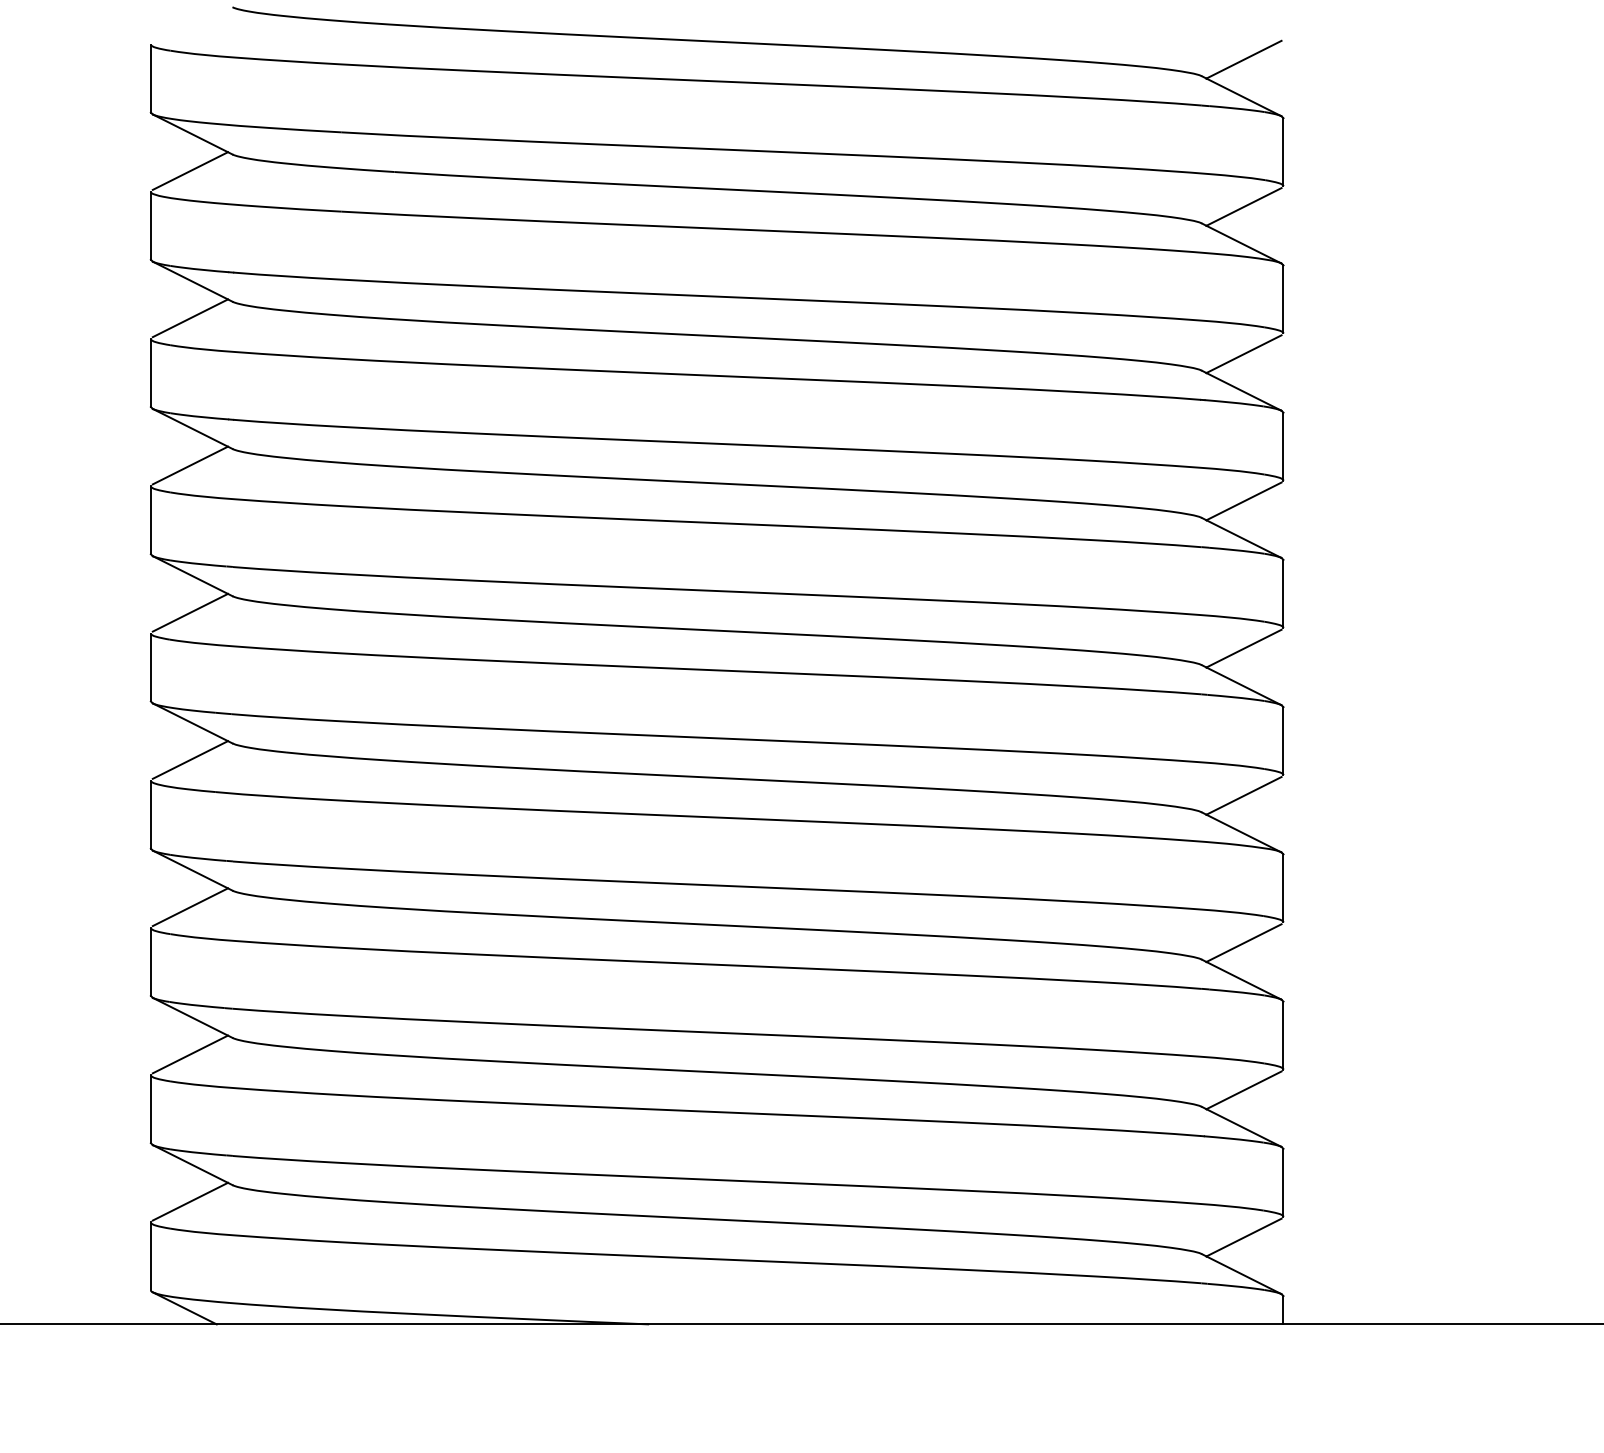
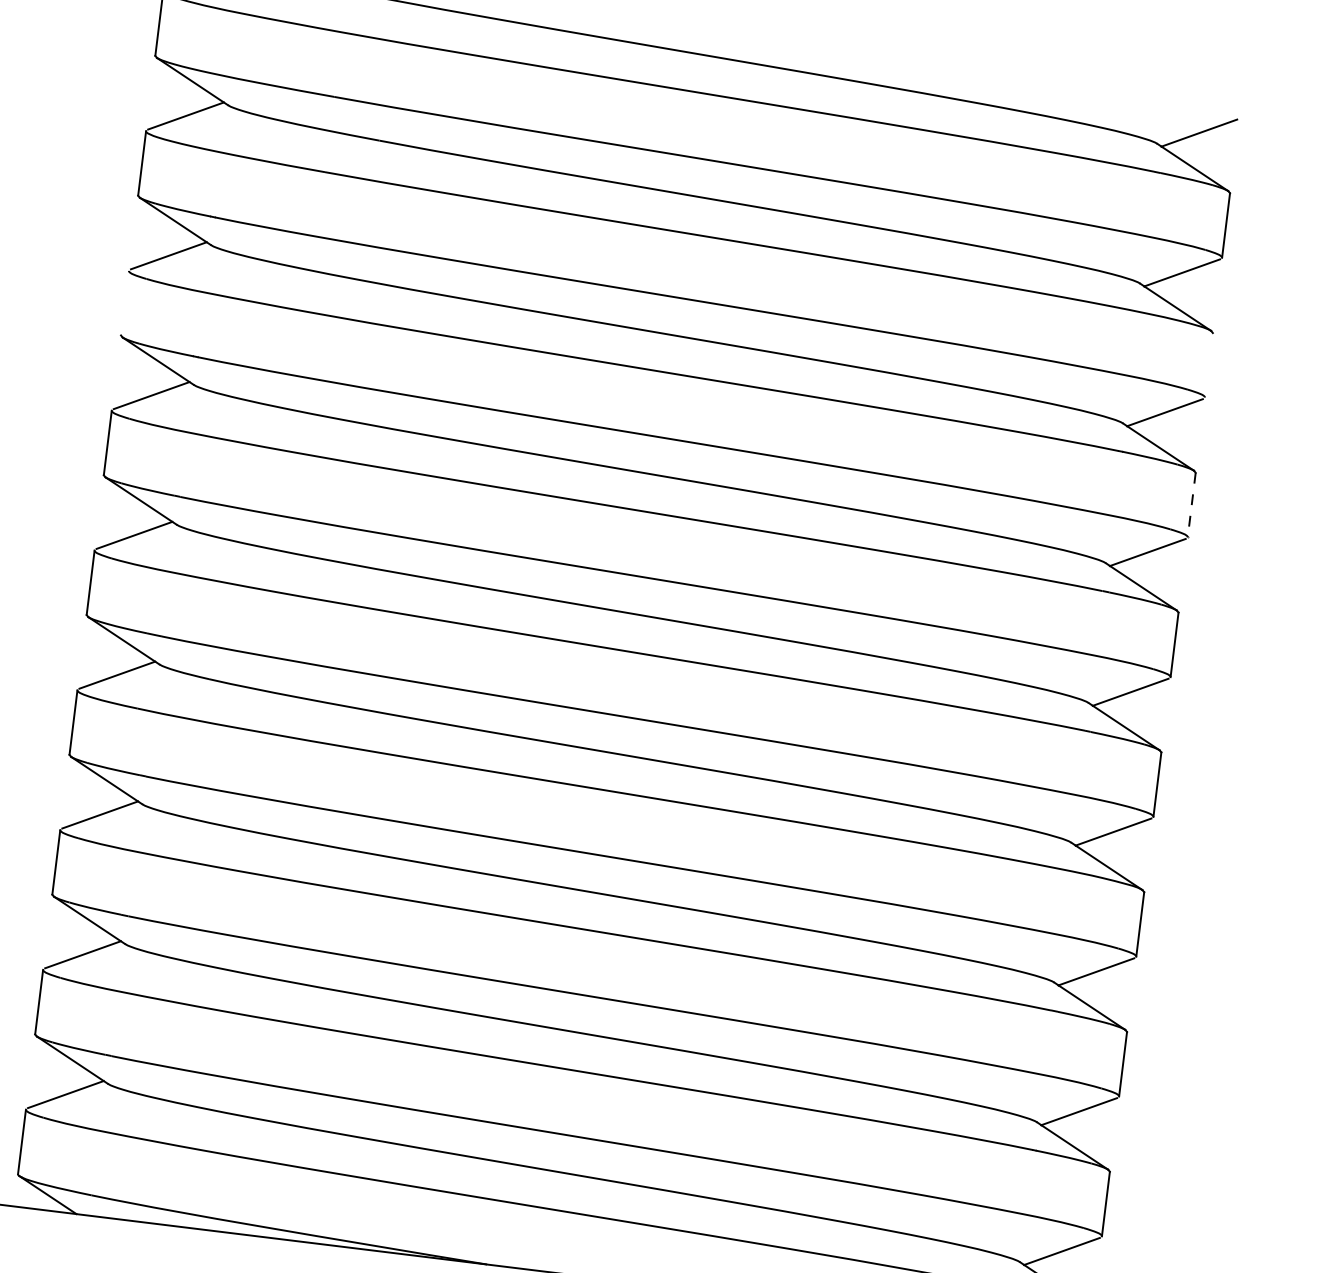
line: (1283, 299) -> (1208, 365), removed
line: (150, 373) -> (124, 303), removed
line: (1283, 446) -> (1191, 504), solid -> dashed

